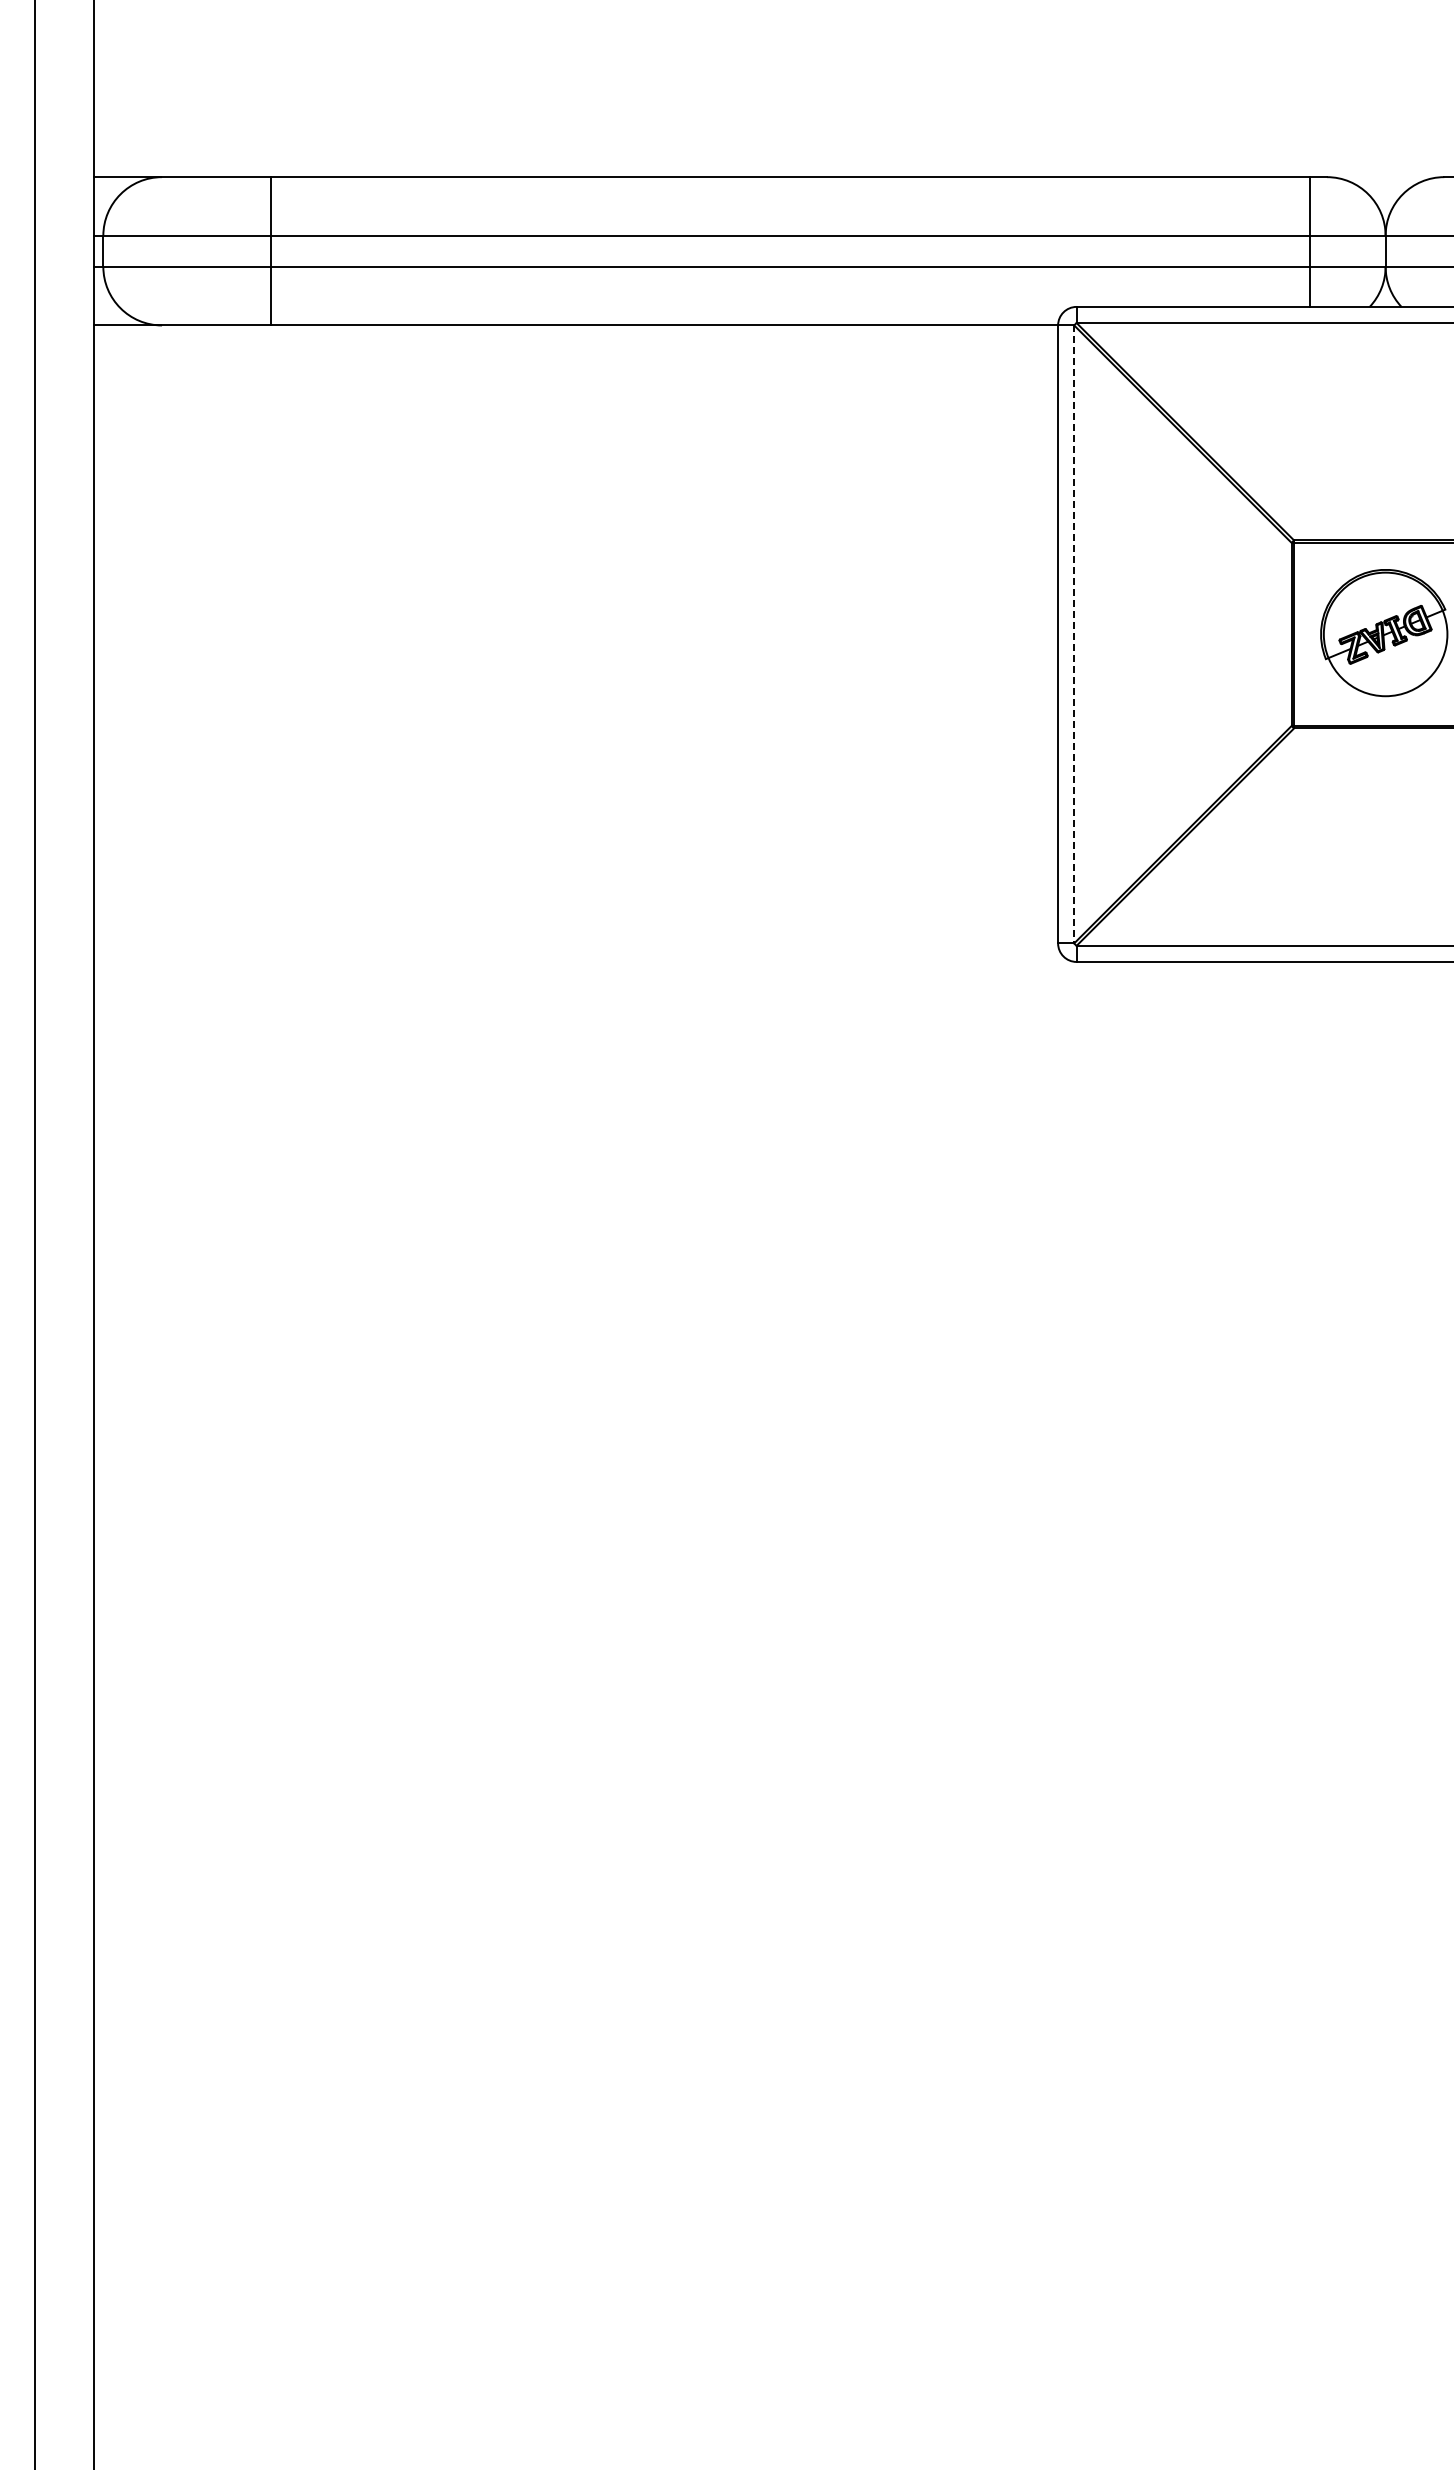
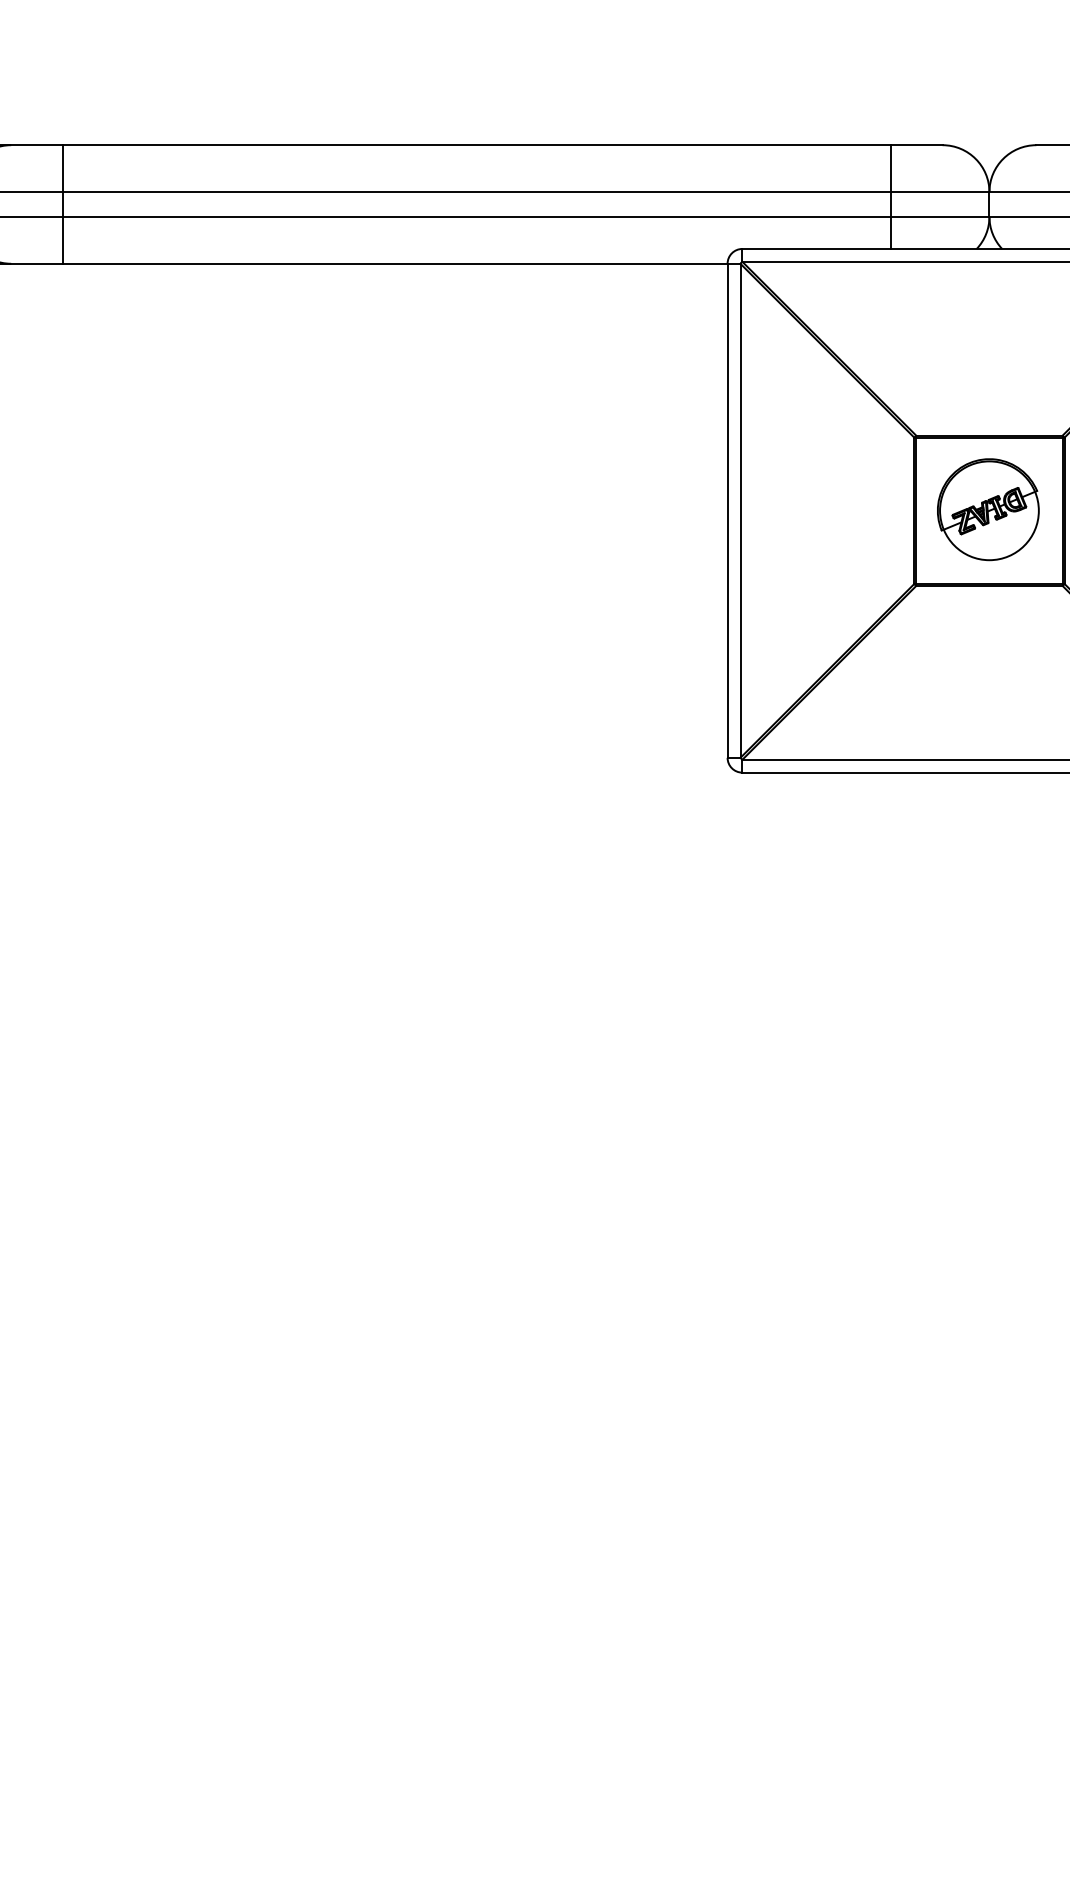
line: (1310, 241) -> (891, 196), moved
line: (270, 251) -> (62, 204), moved
line: (1074, 634) -> (740, 510), dashed -> solid

